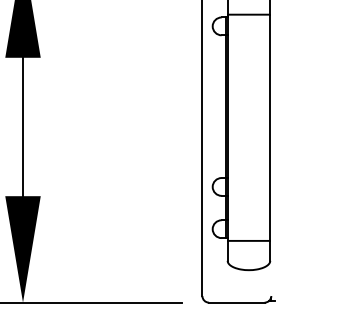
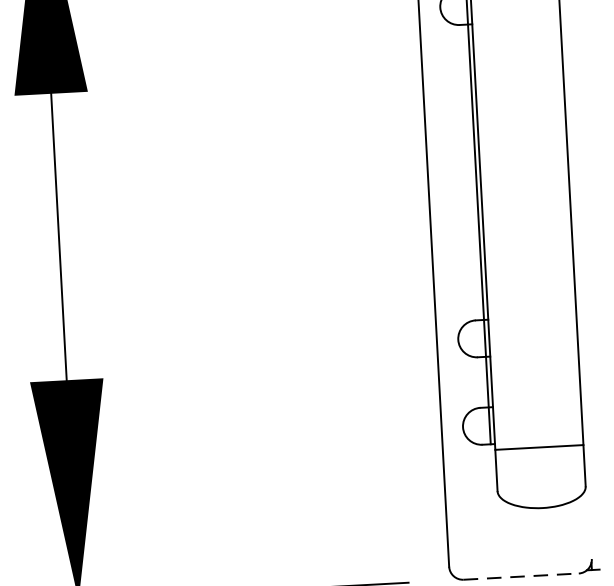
line: (236, 302) -> (520, 576), solid -> dashed

